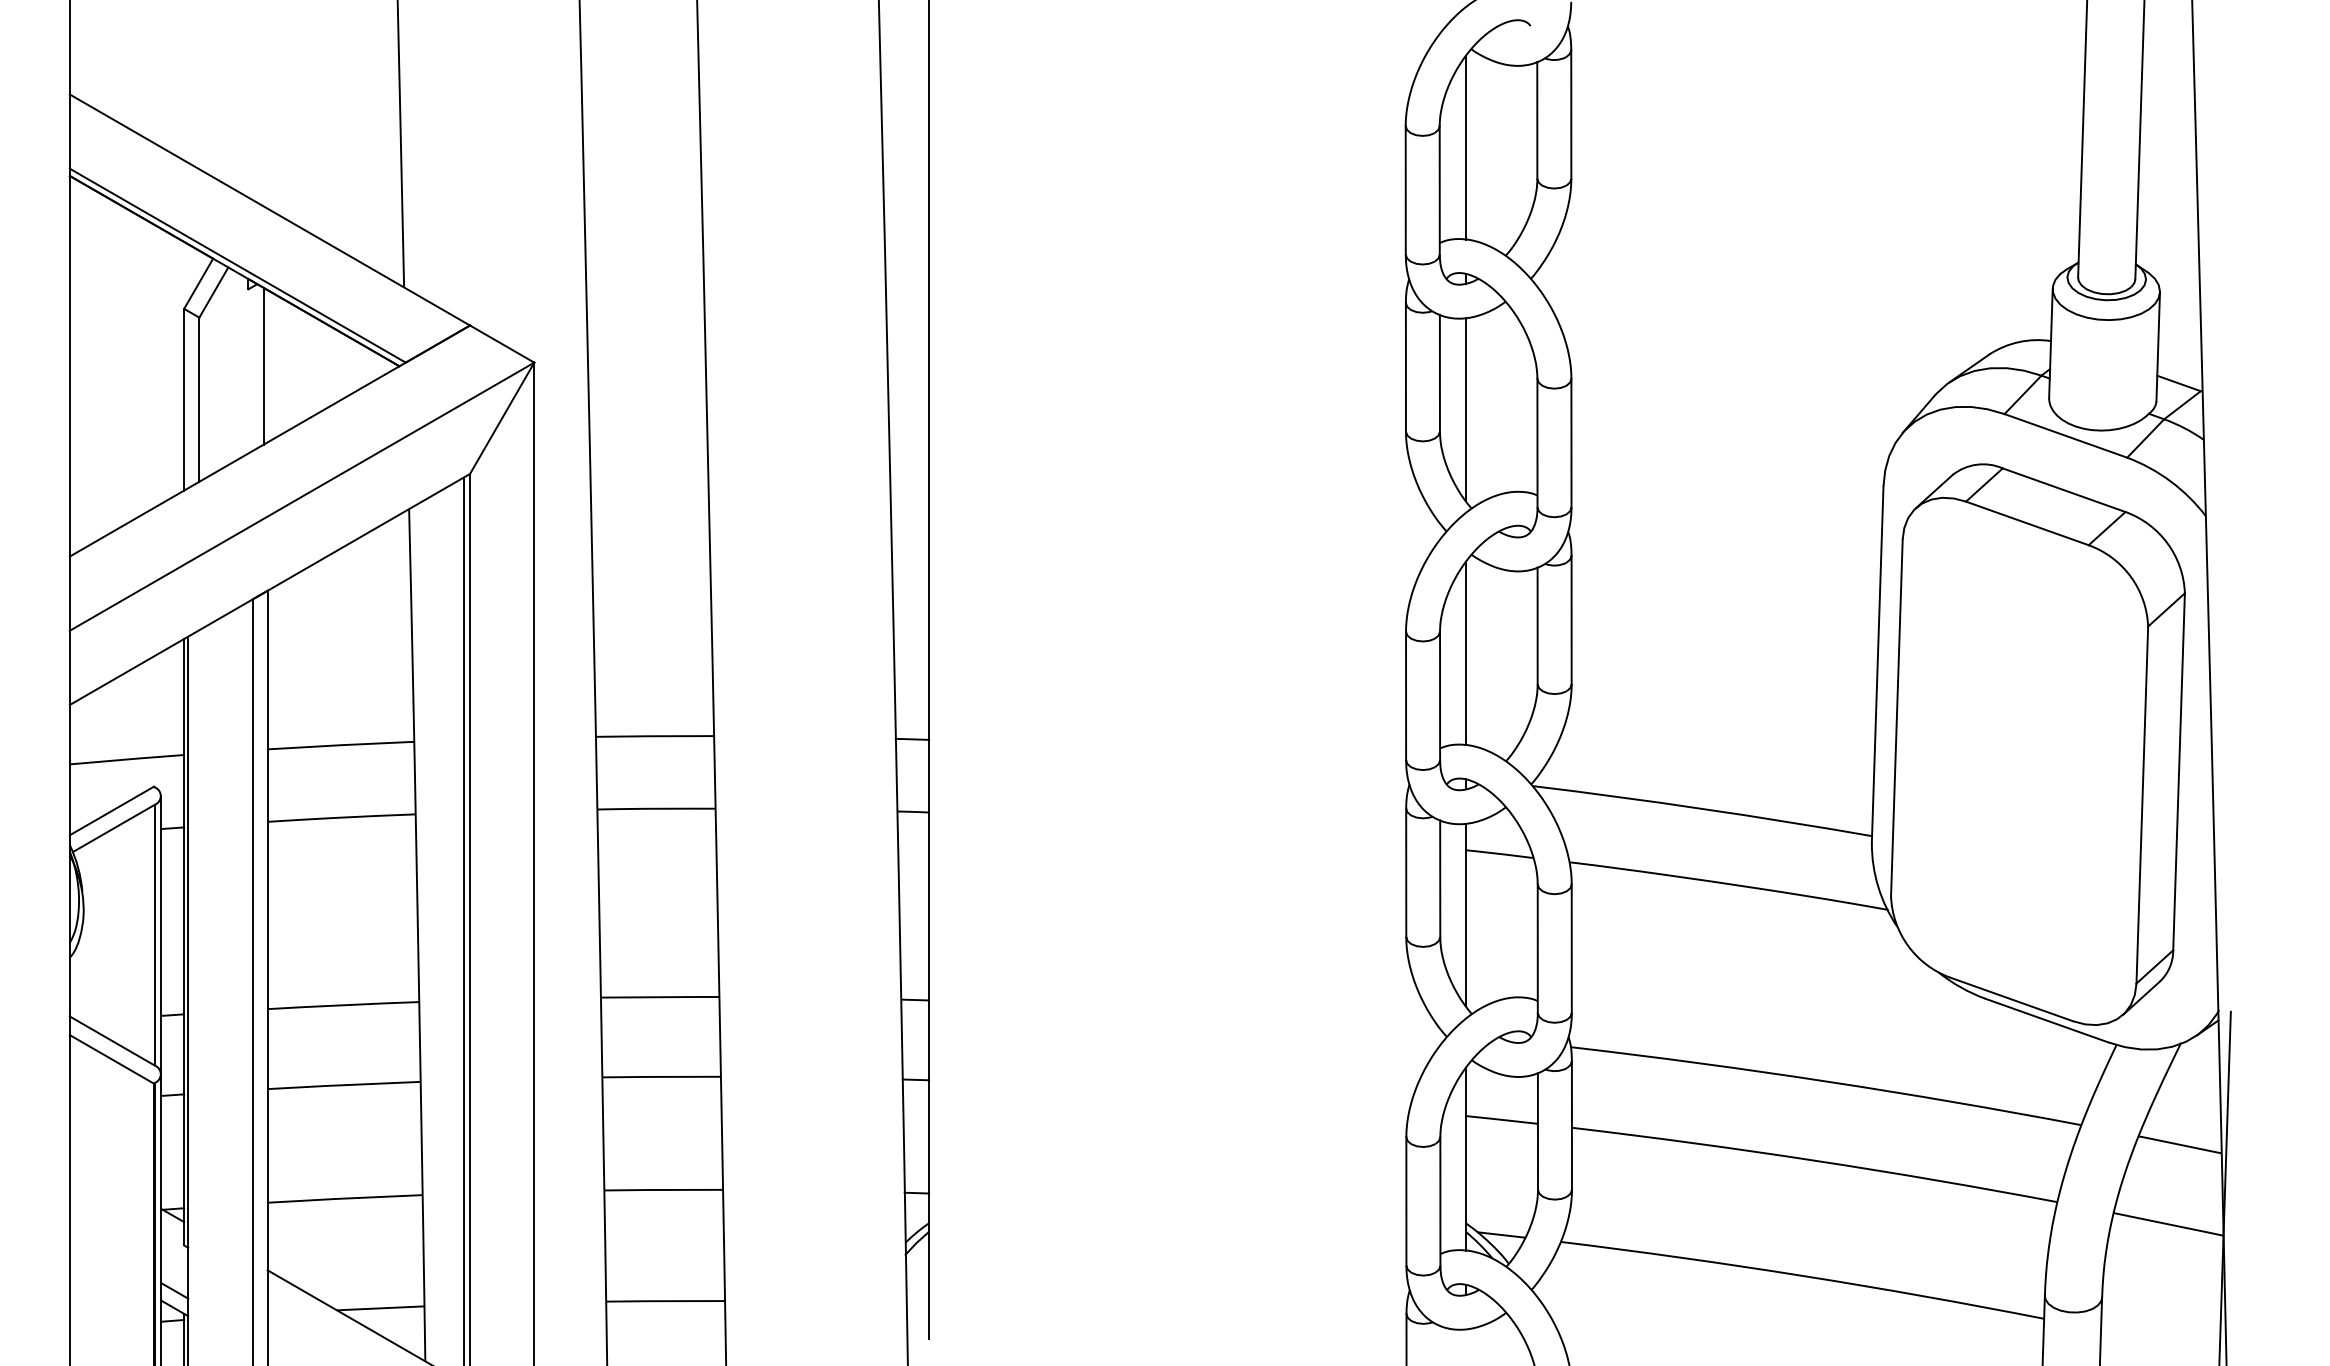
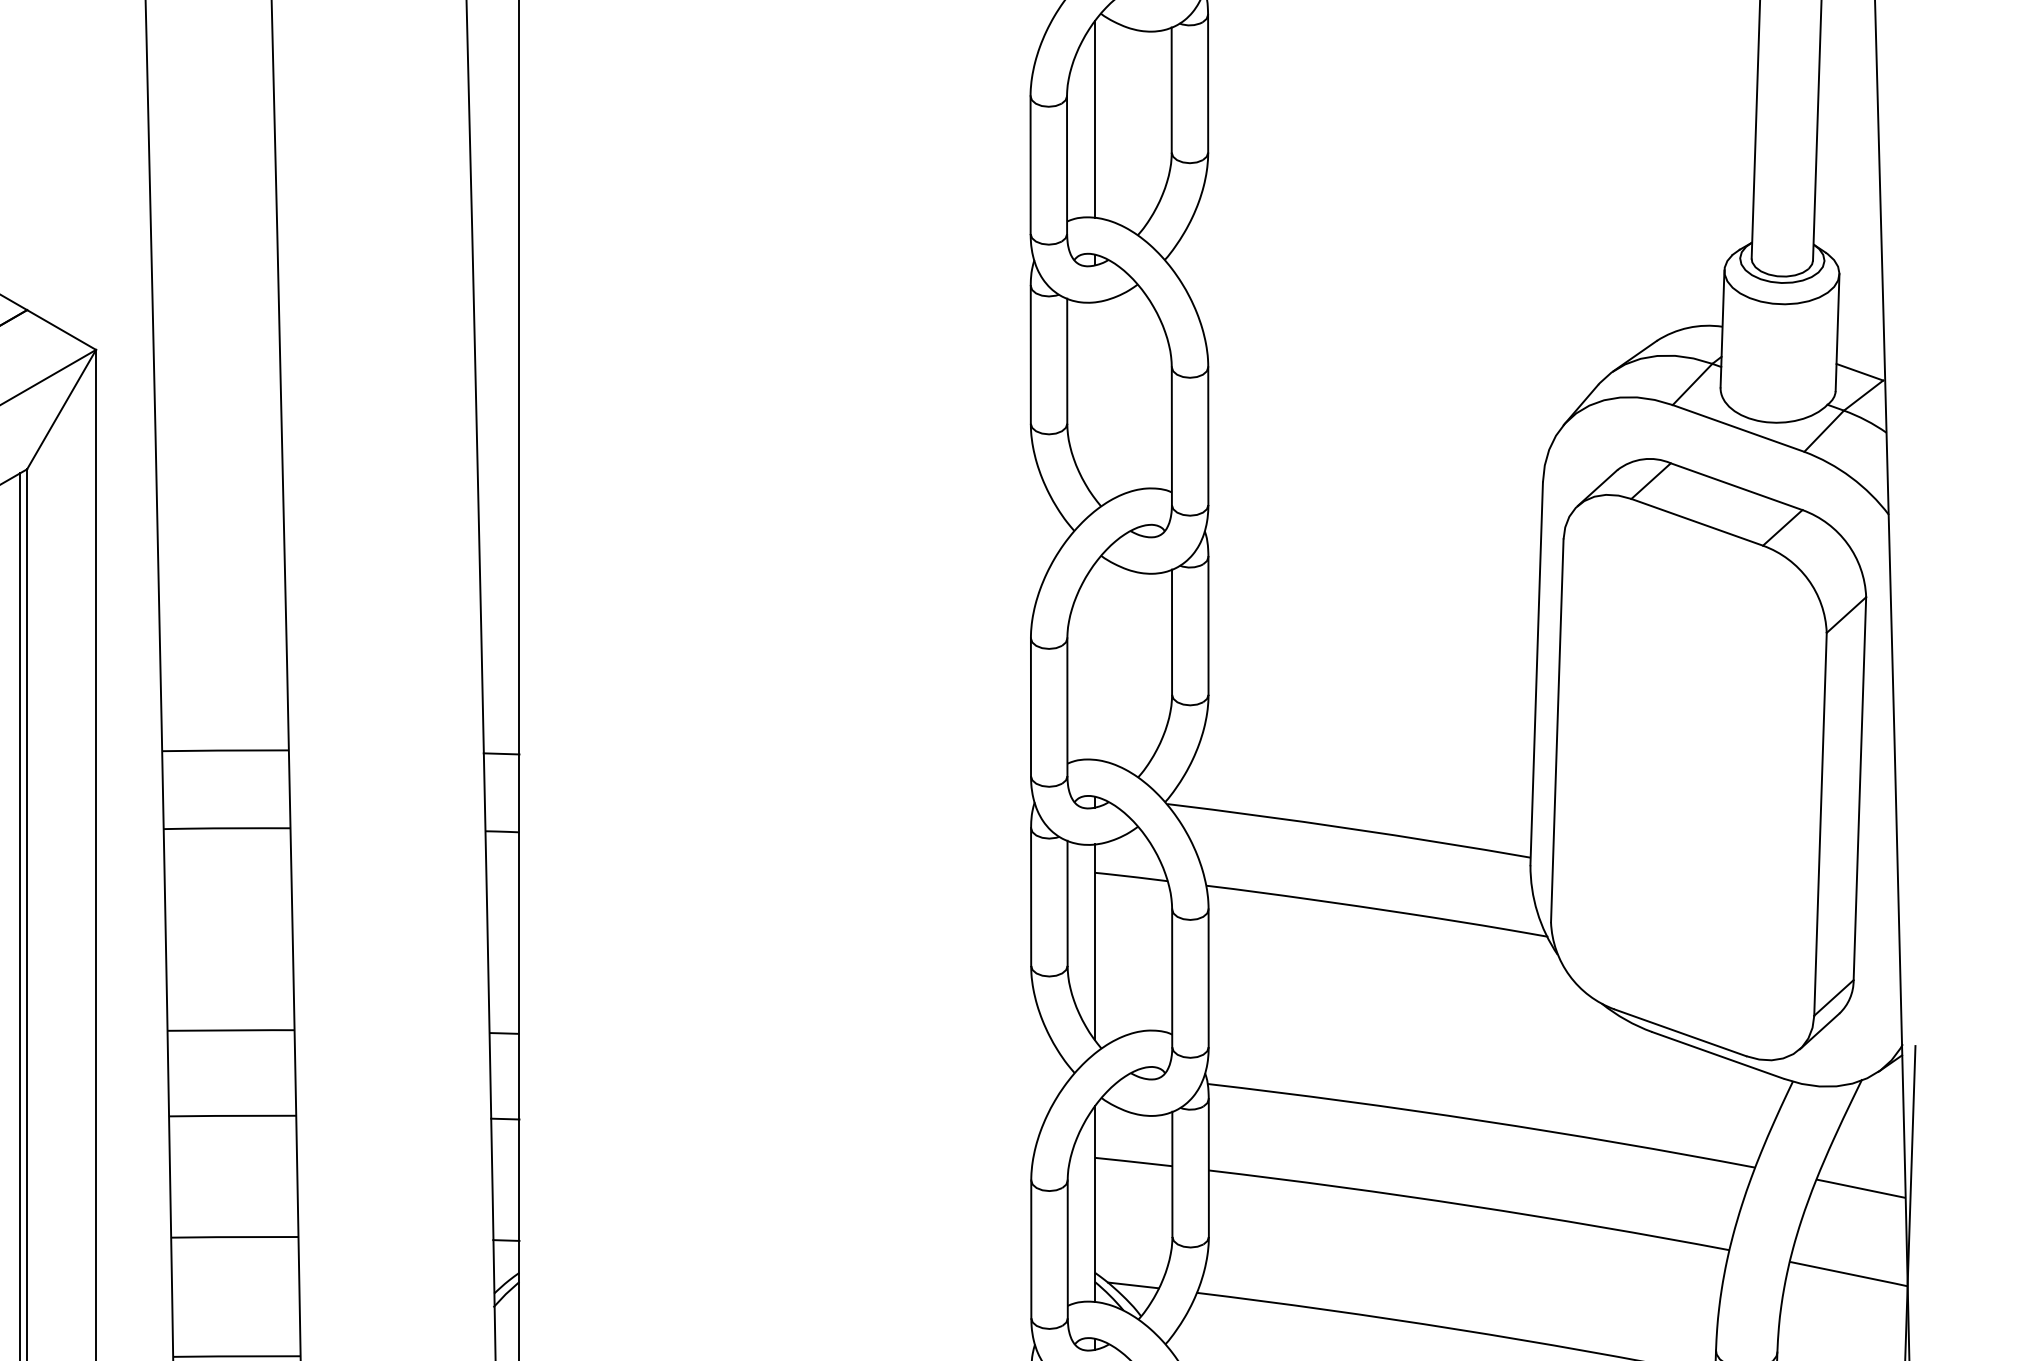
line: (1465, 409) -> (1094, 400), removed
line: (1465, 653) -> (1094, 661), removed

